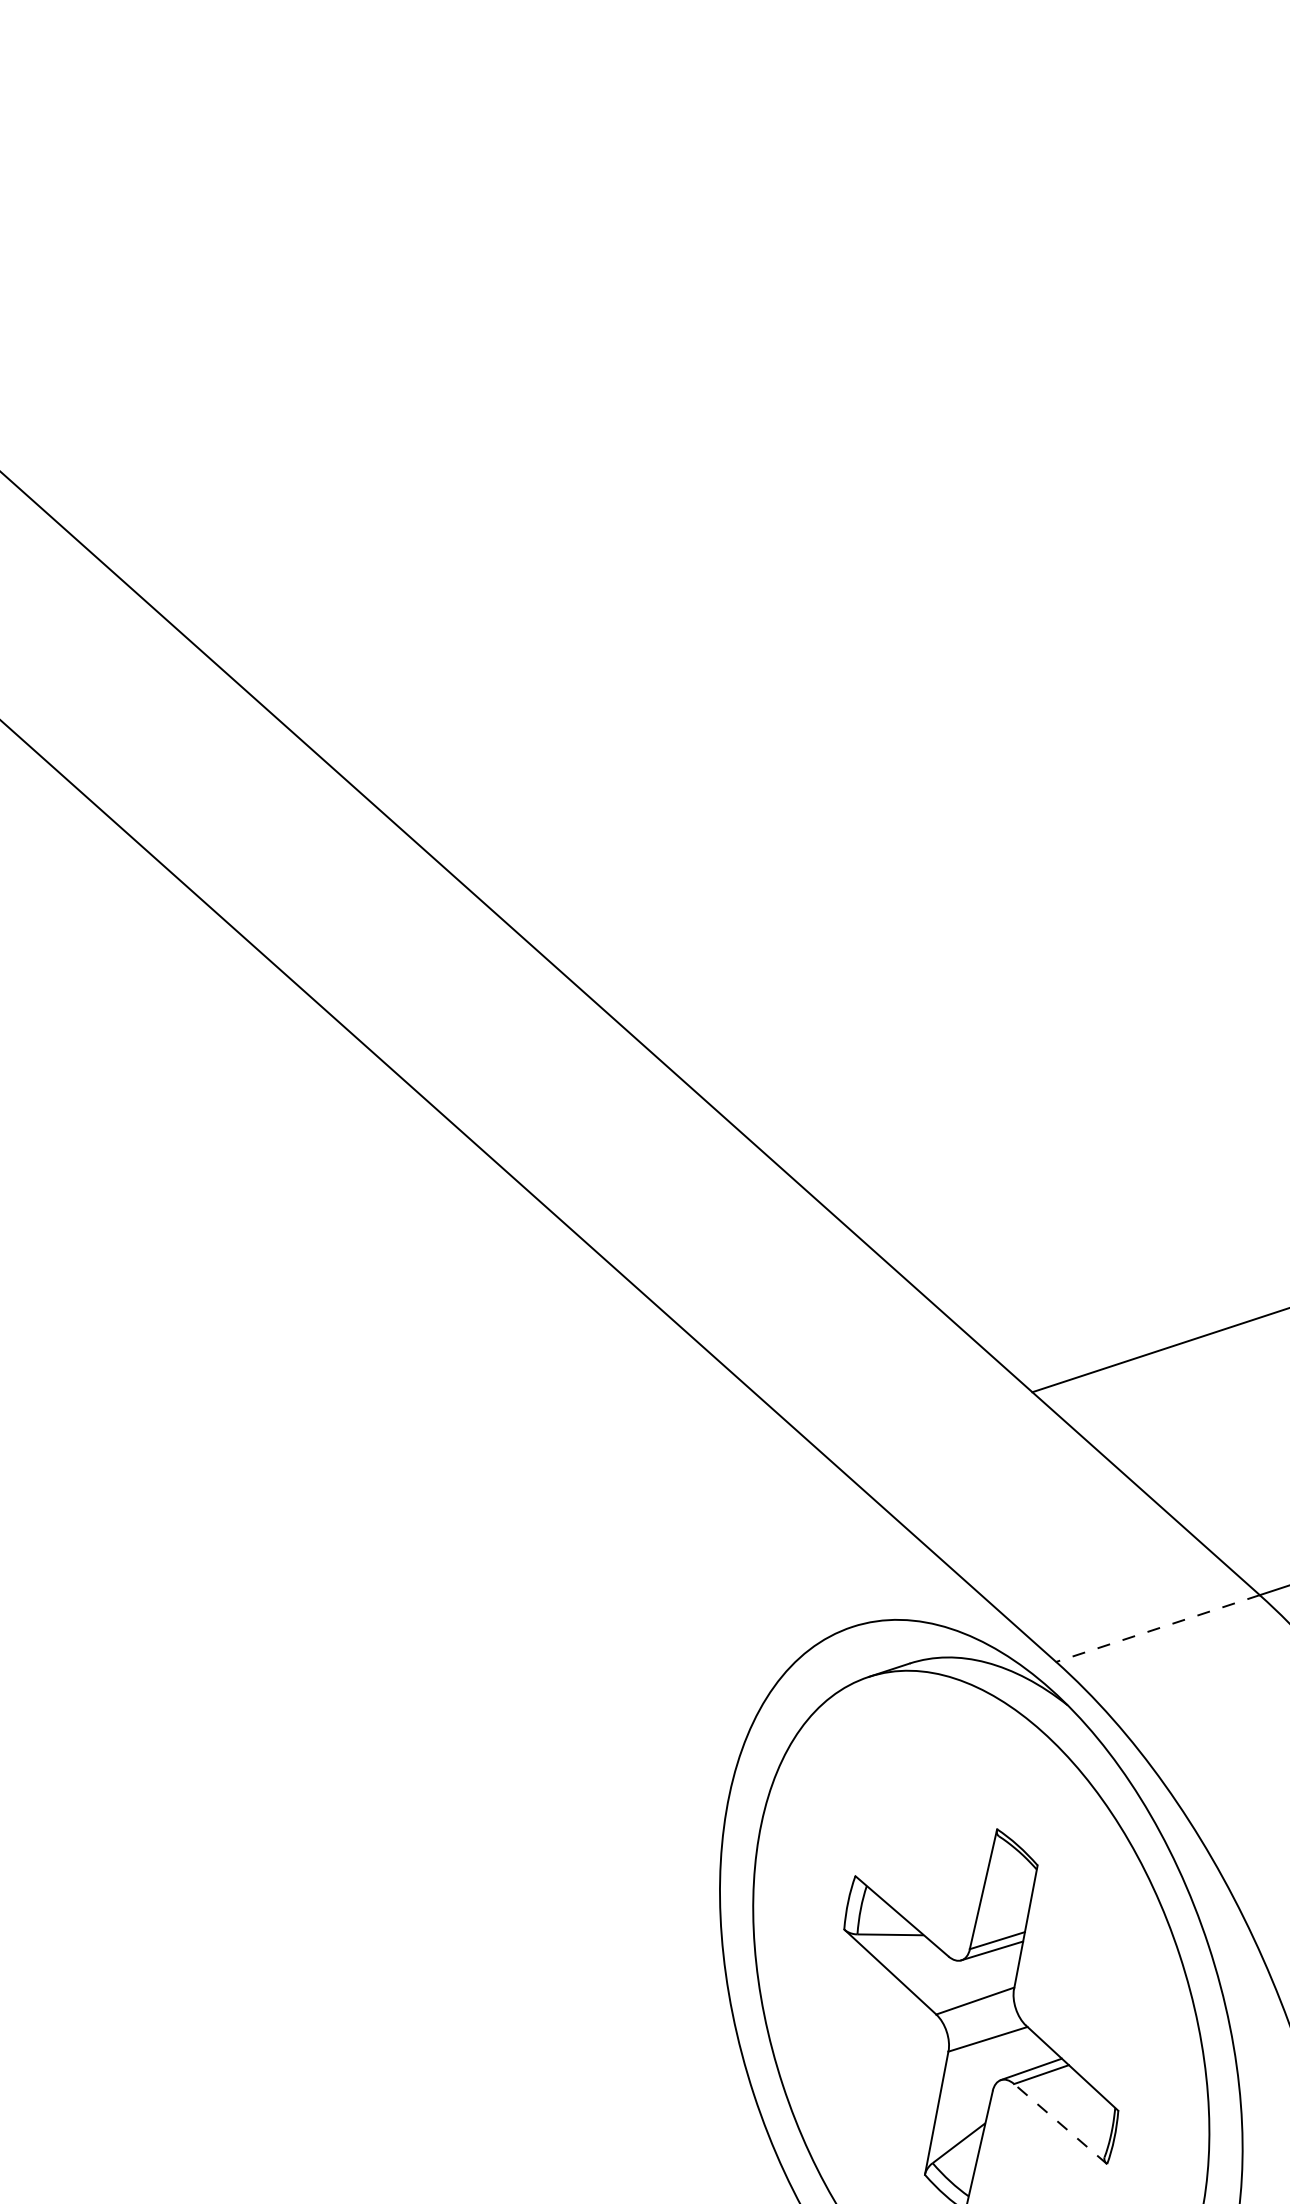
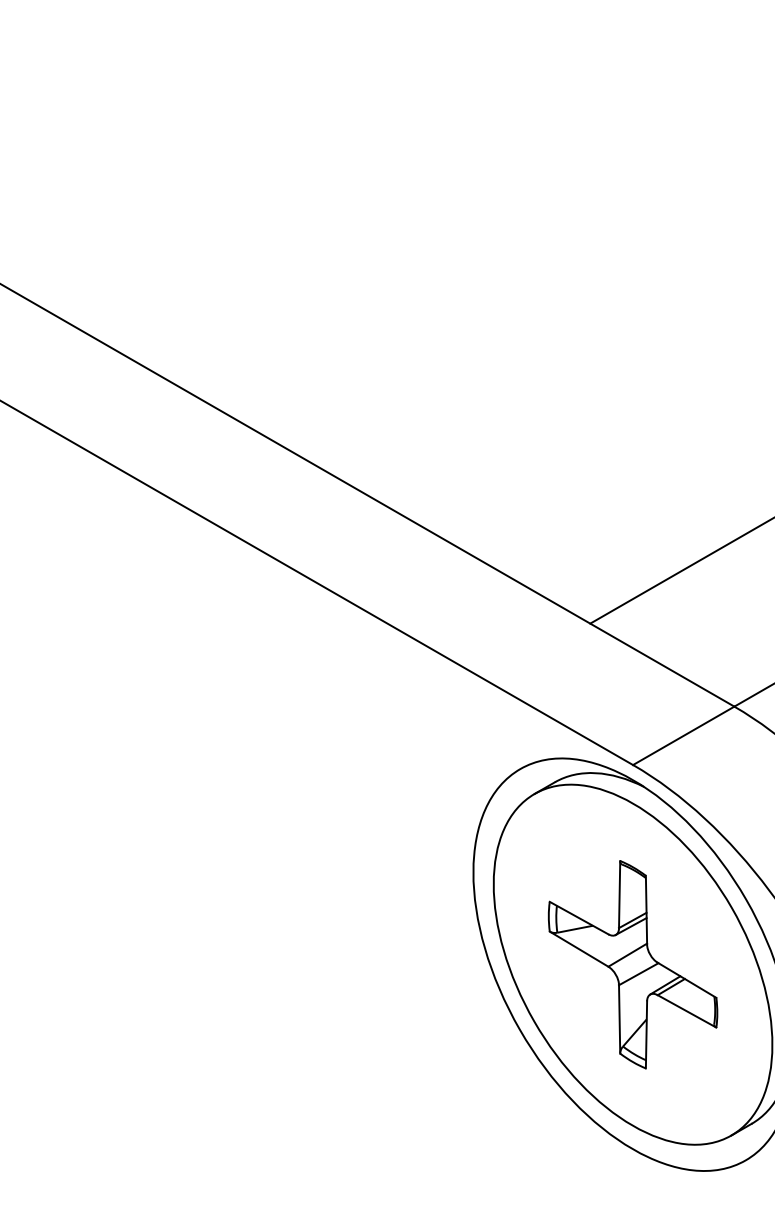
line: (1157, 1629) -> (683, 736), dashed -> solid
line: (1059, 2124) -> (686, 1011), dashed -> solid

